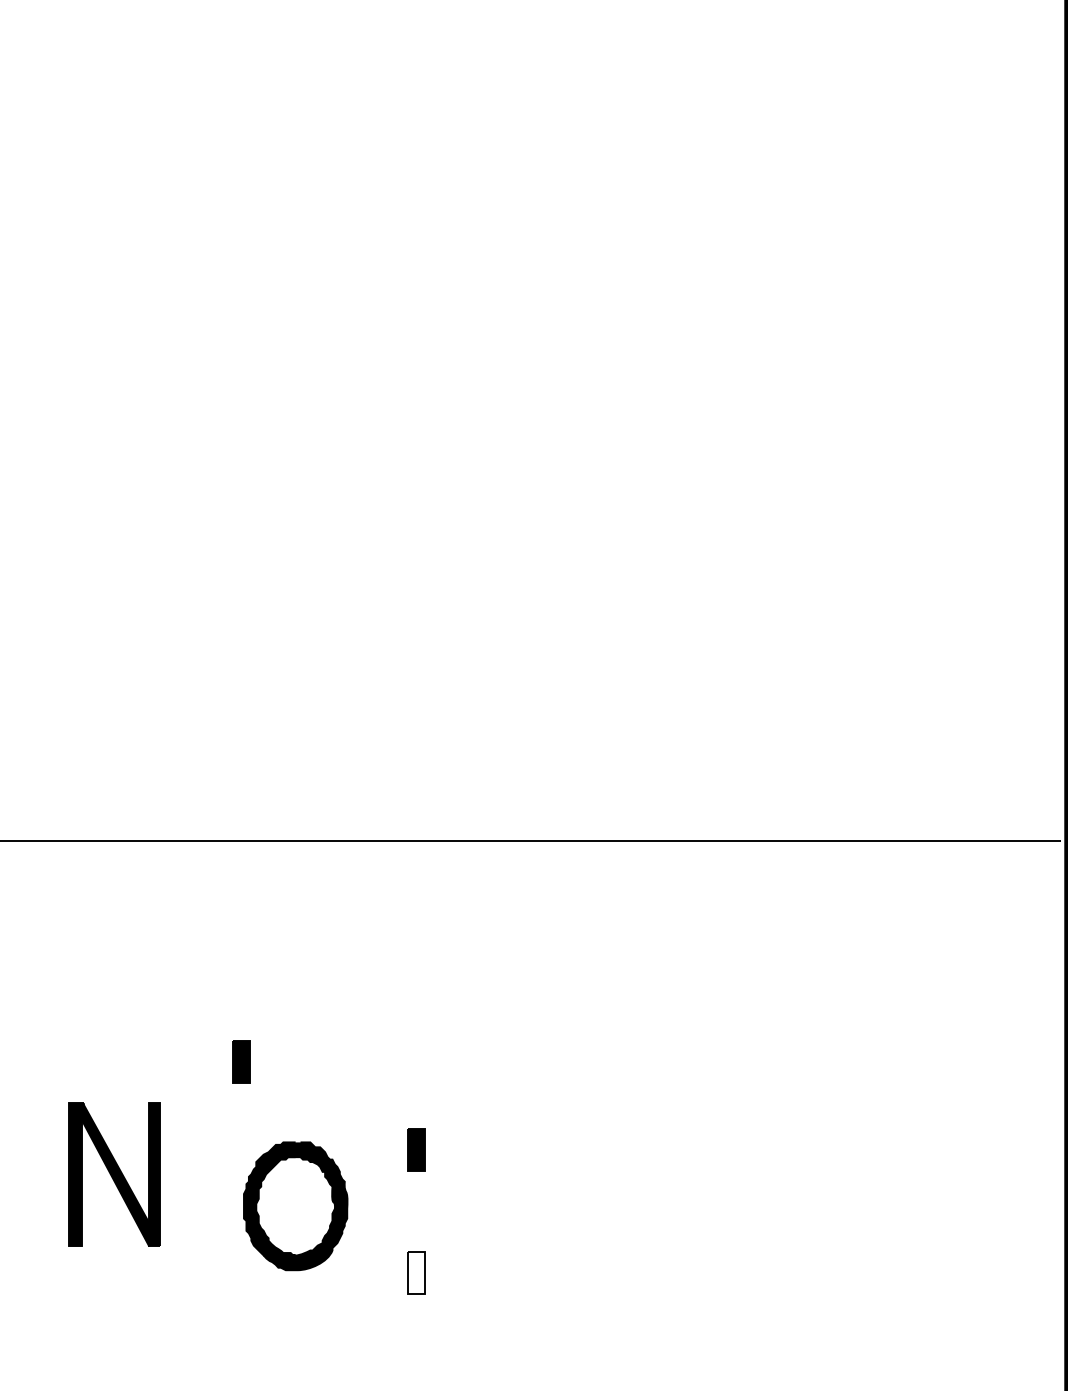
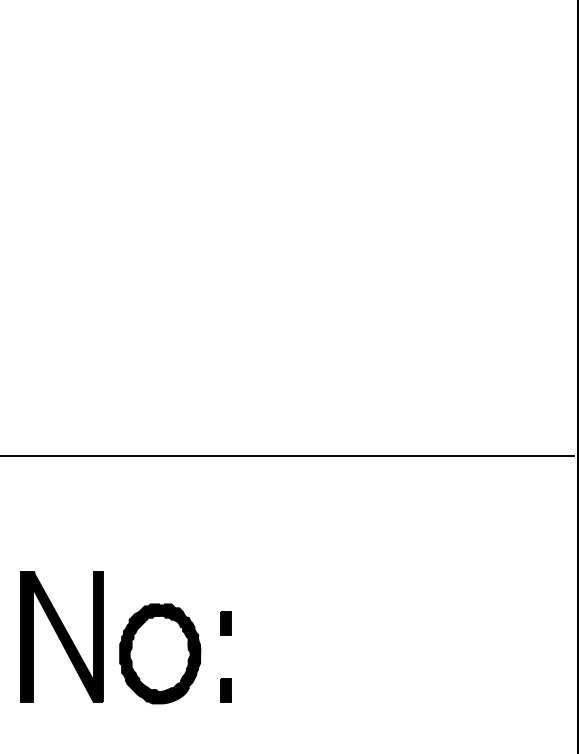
part: (240, 1061) -> (130, 575), removed
part: (113, 1174) -> (61, 636), size x1.67
part: (296, 1205) -> (160, 653), size x1.43
fill: (415, 1271) -> (225, 689), added

